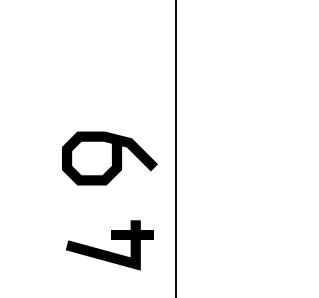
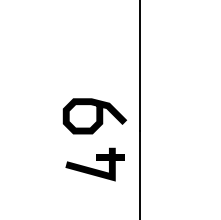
curve: (112, 158) -> (96, 116), moved

